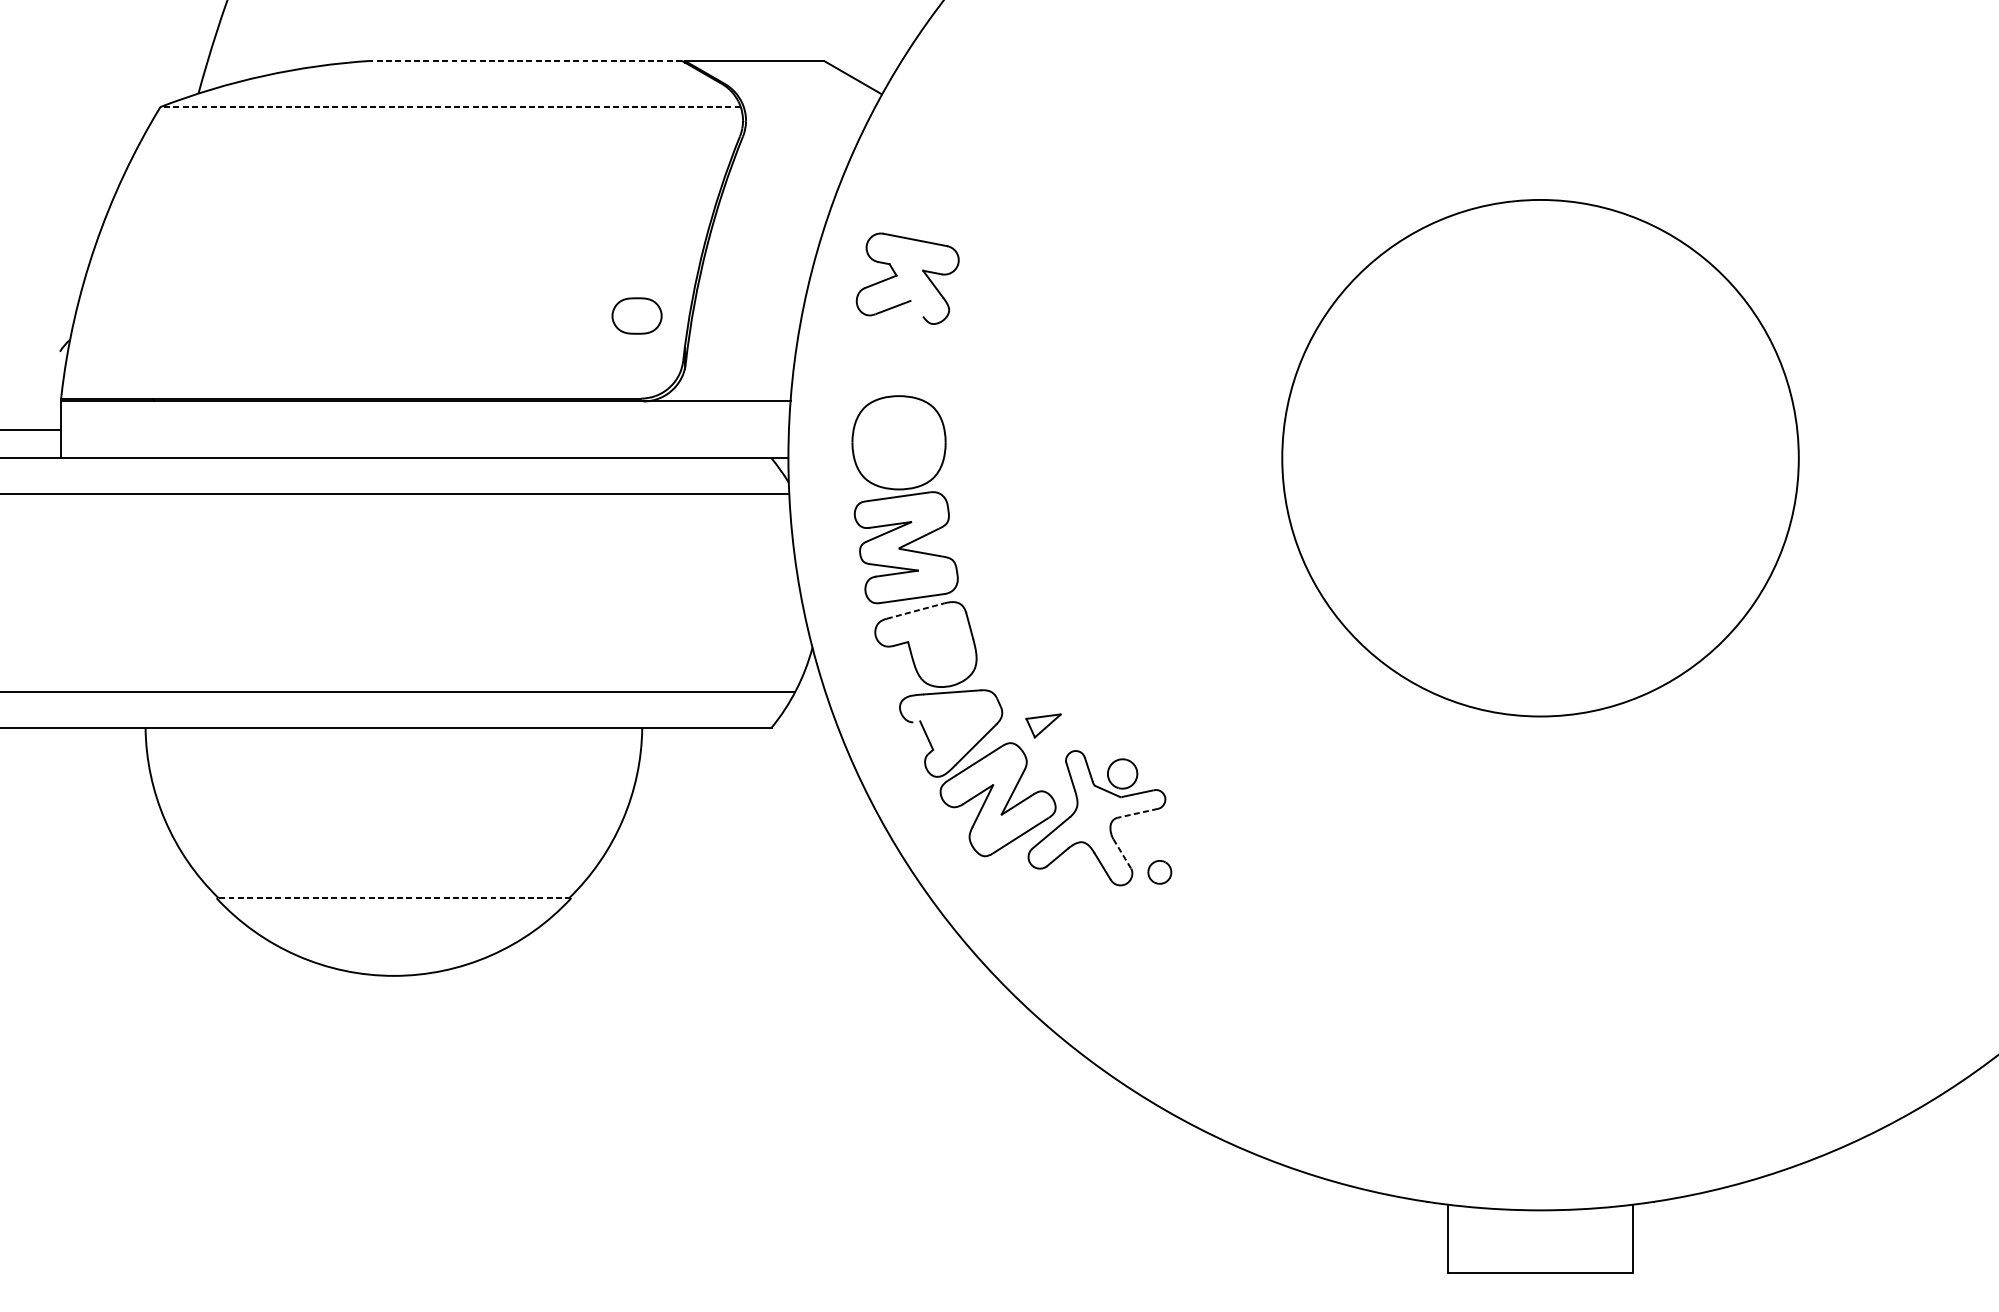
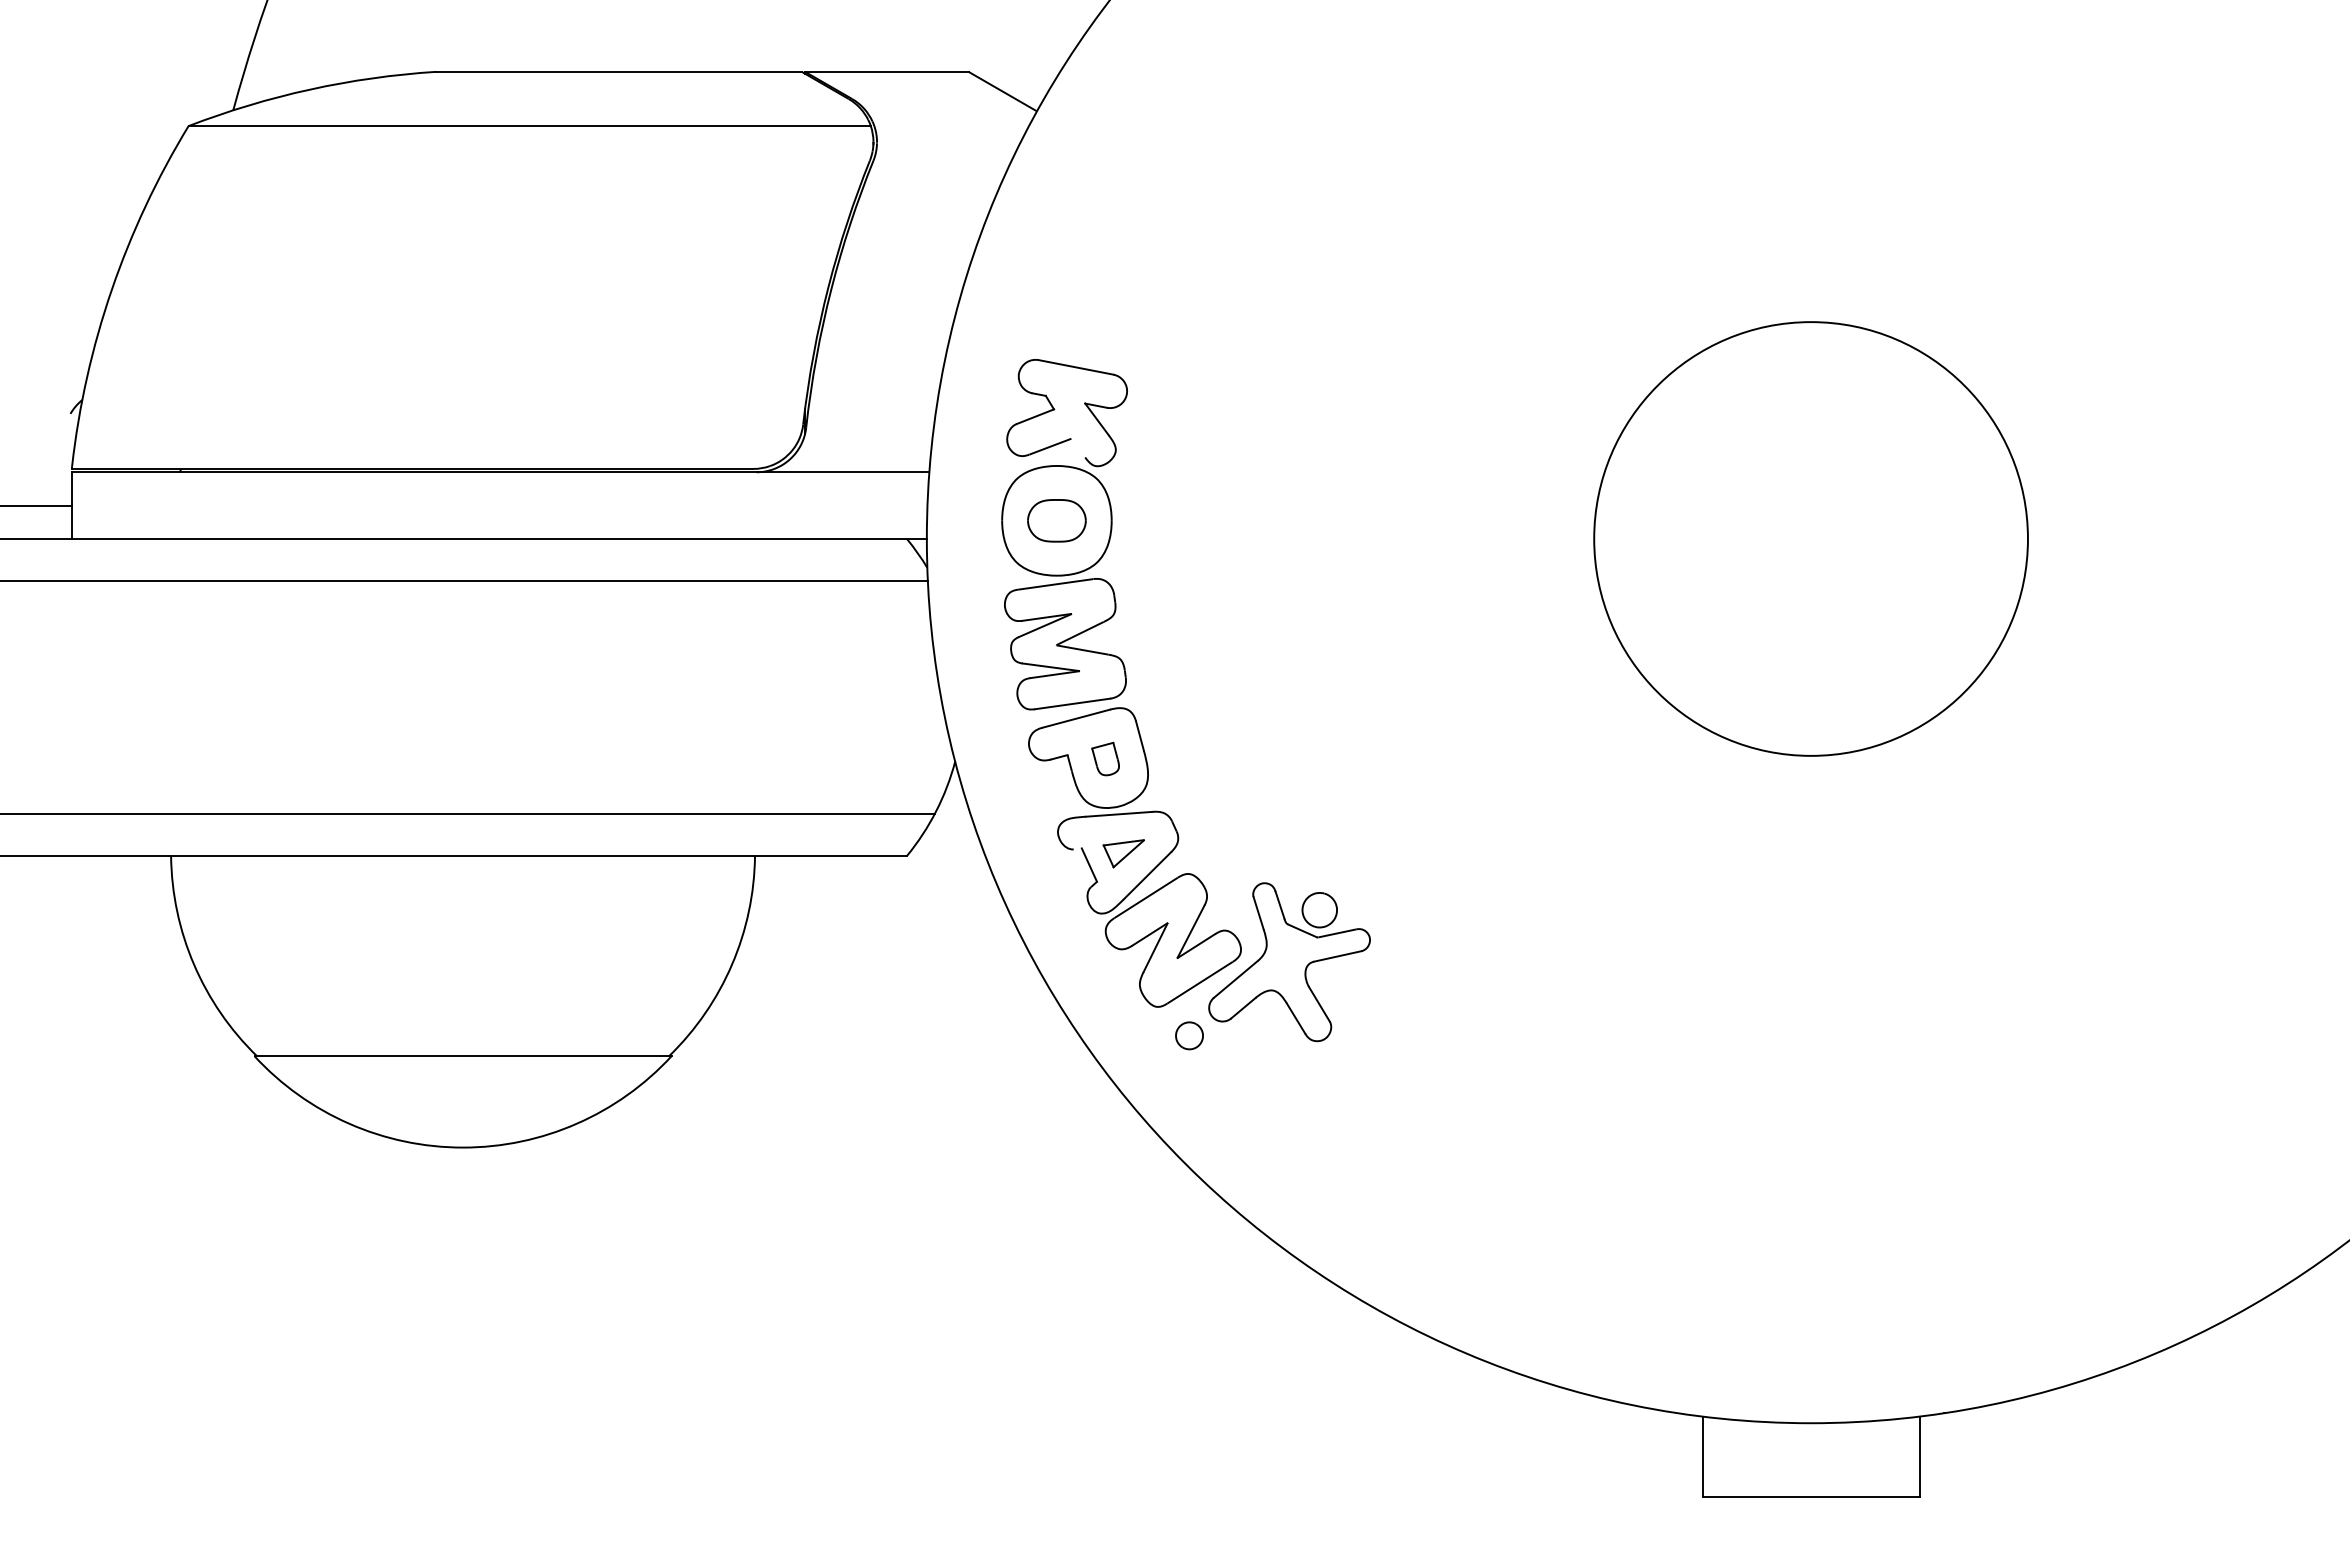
line: (526, 60) -> (618, 71), dashed -> solid
line: (450, 107) -> (529, 126), dashed -> solid
part: (897, 275) -> (1055, 409), moved
part: (636, 315) -> (1056, 520), moved
circle: (1540, 457) -> (1810, 538), size x0.71
line: (915, 610) -> (1076, 718), dashed -> solid
part: (940, 644) -> (1105, 758), added
part: (1043, 725) -> (1123, 853), moved
line: (1137, 813) -> (1337, 956), dashed -> solid
line: (1122, 854) -> (1319, 1004), dashed -> solid
part: (1159, 872) -> (1189, 1035), moved
line: (394, 898) -> (463, 1056), dashed -> solid

